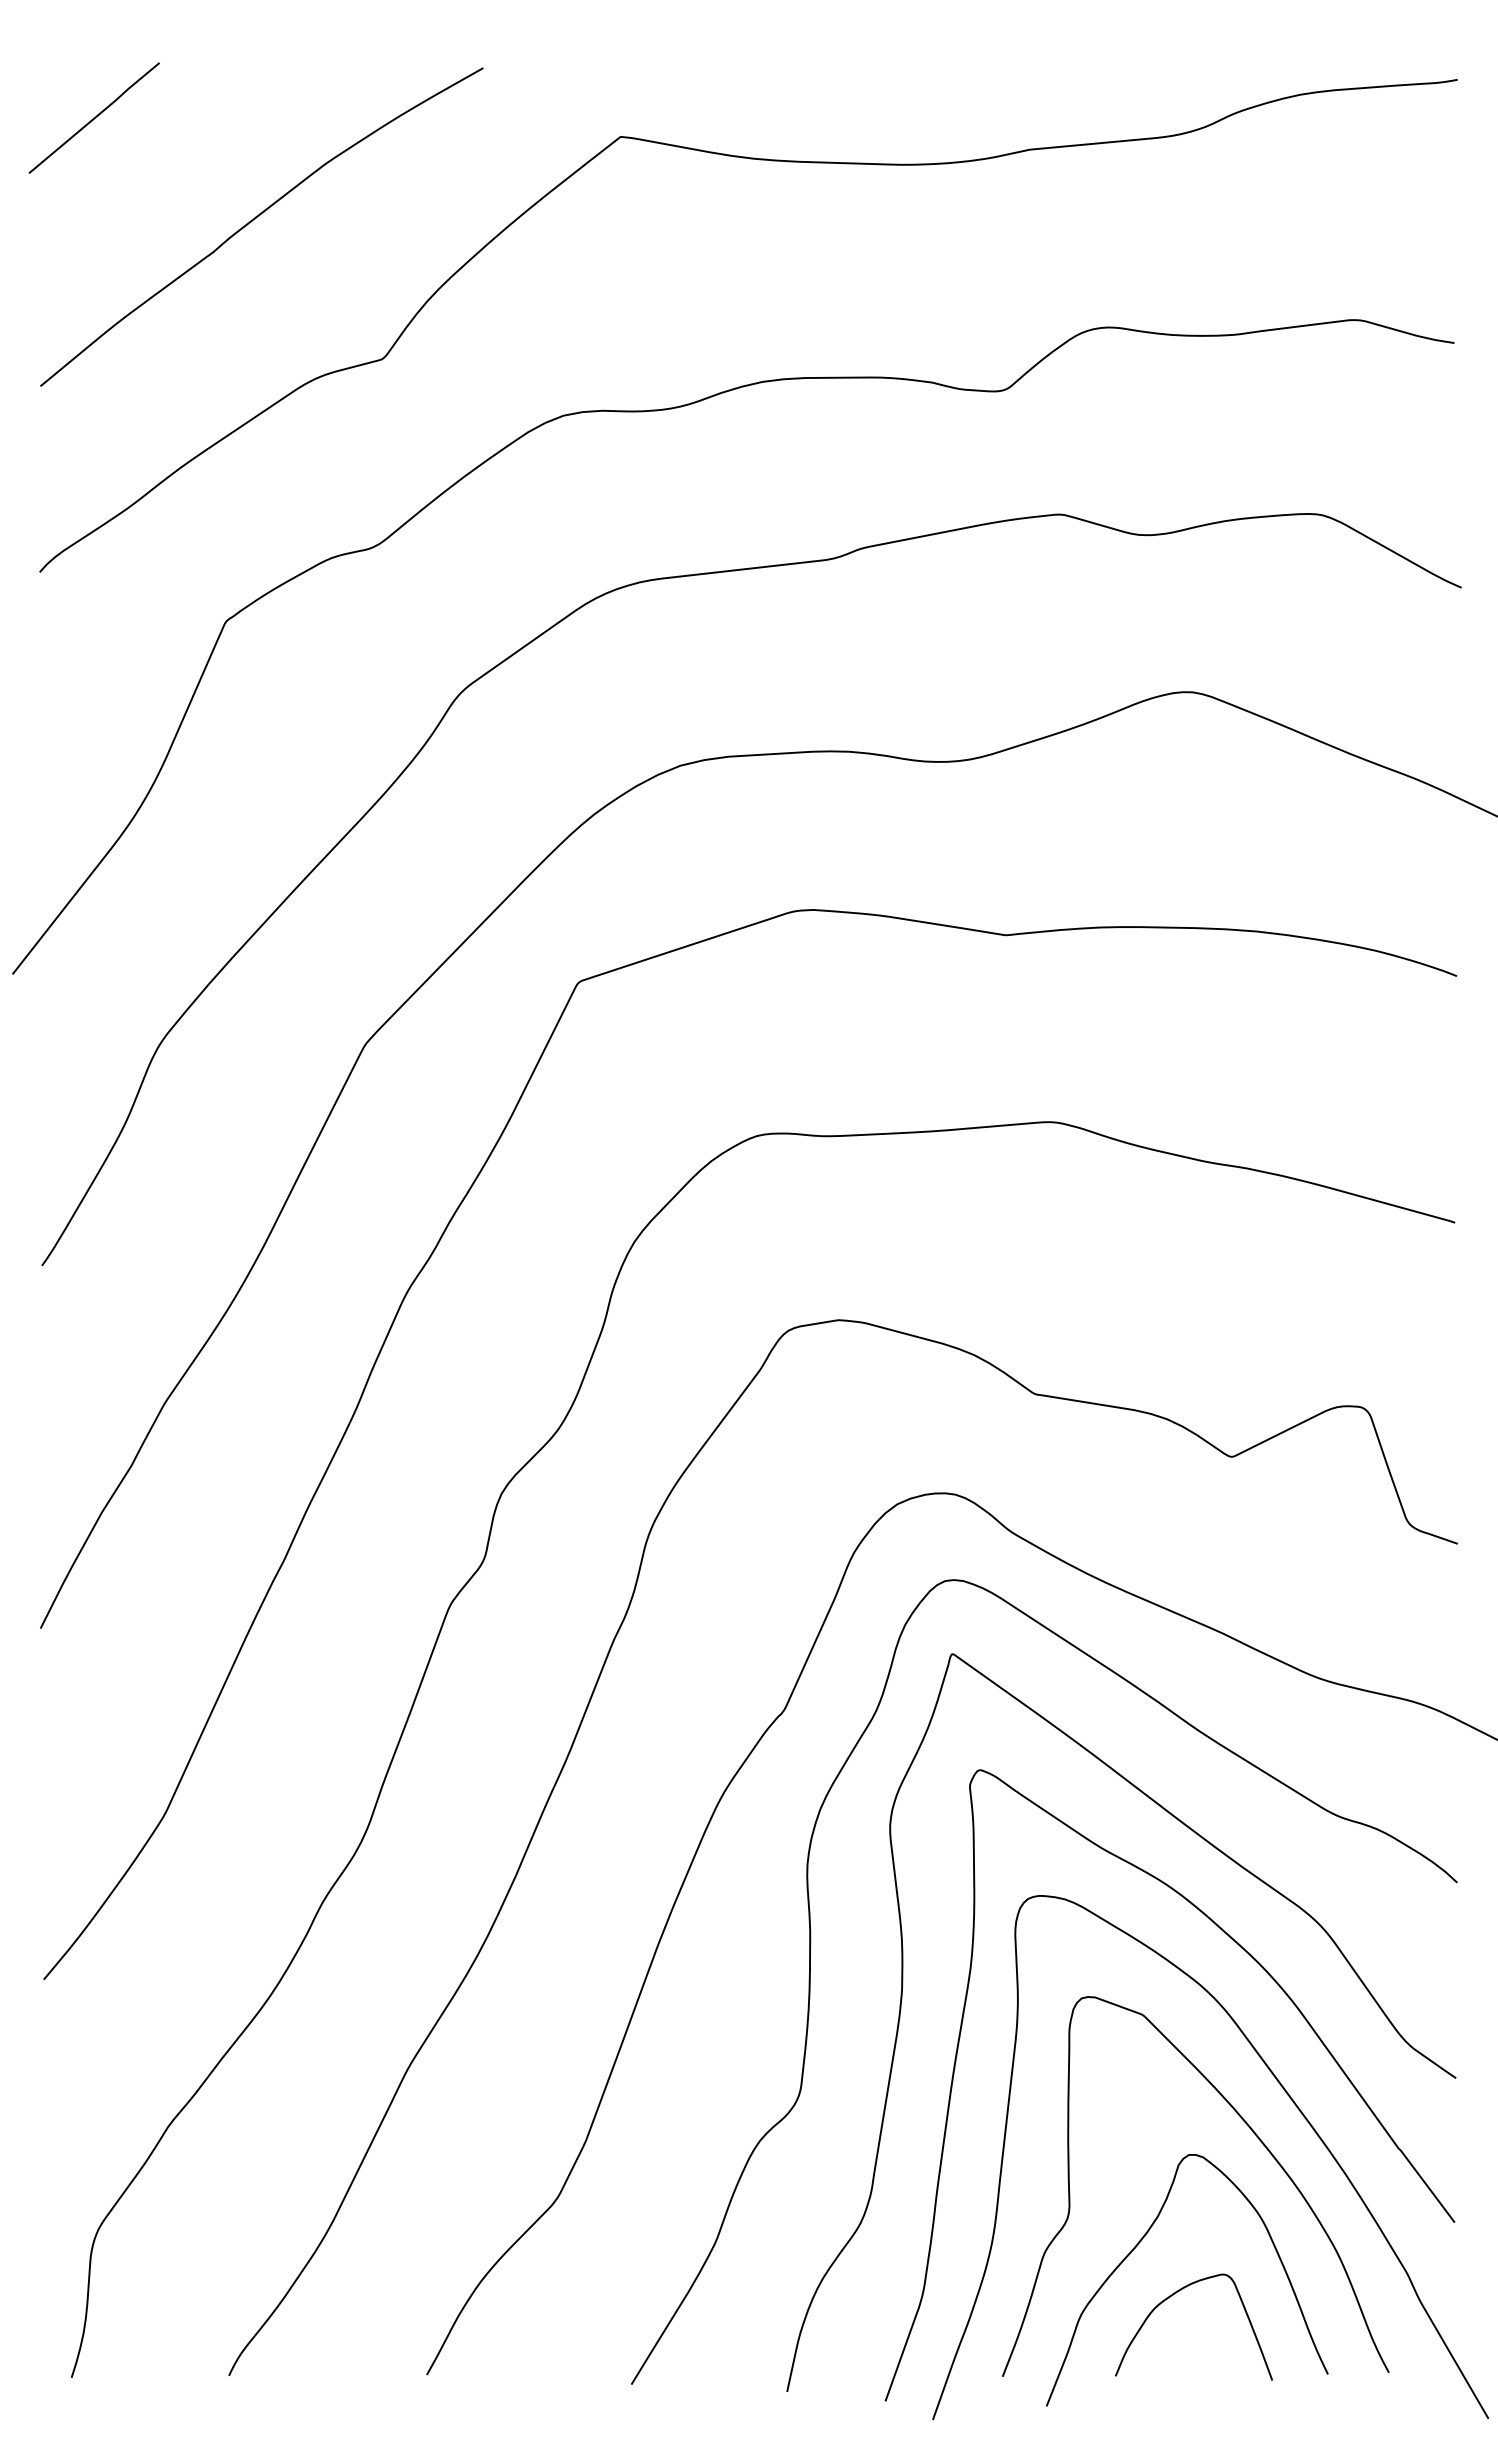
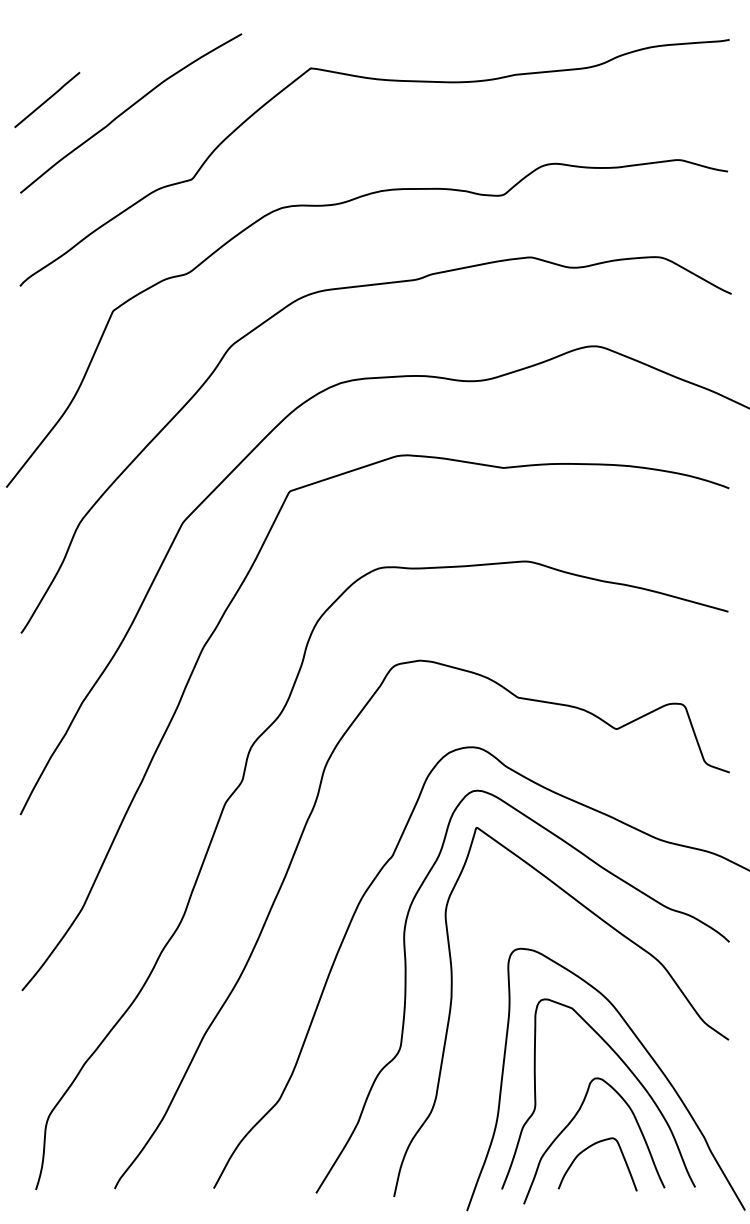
line: (94, 117) -> (47, 99), moved
curve: (1277, 1987) -> (639, 994), removed

